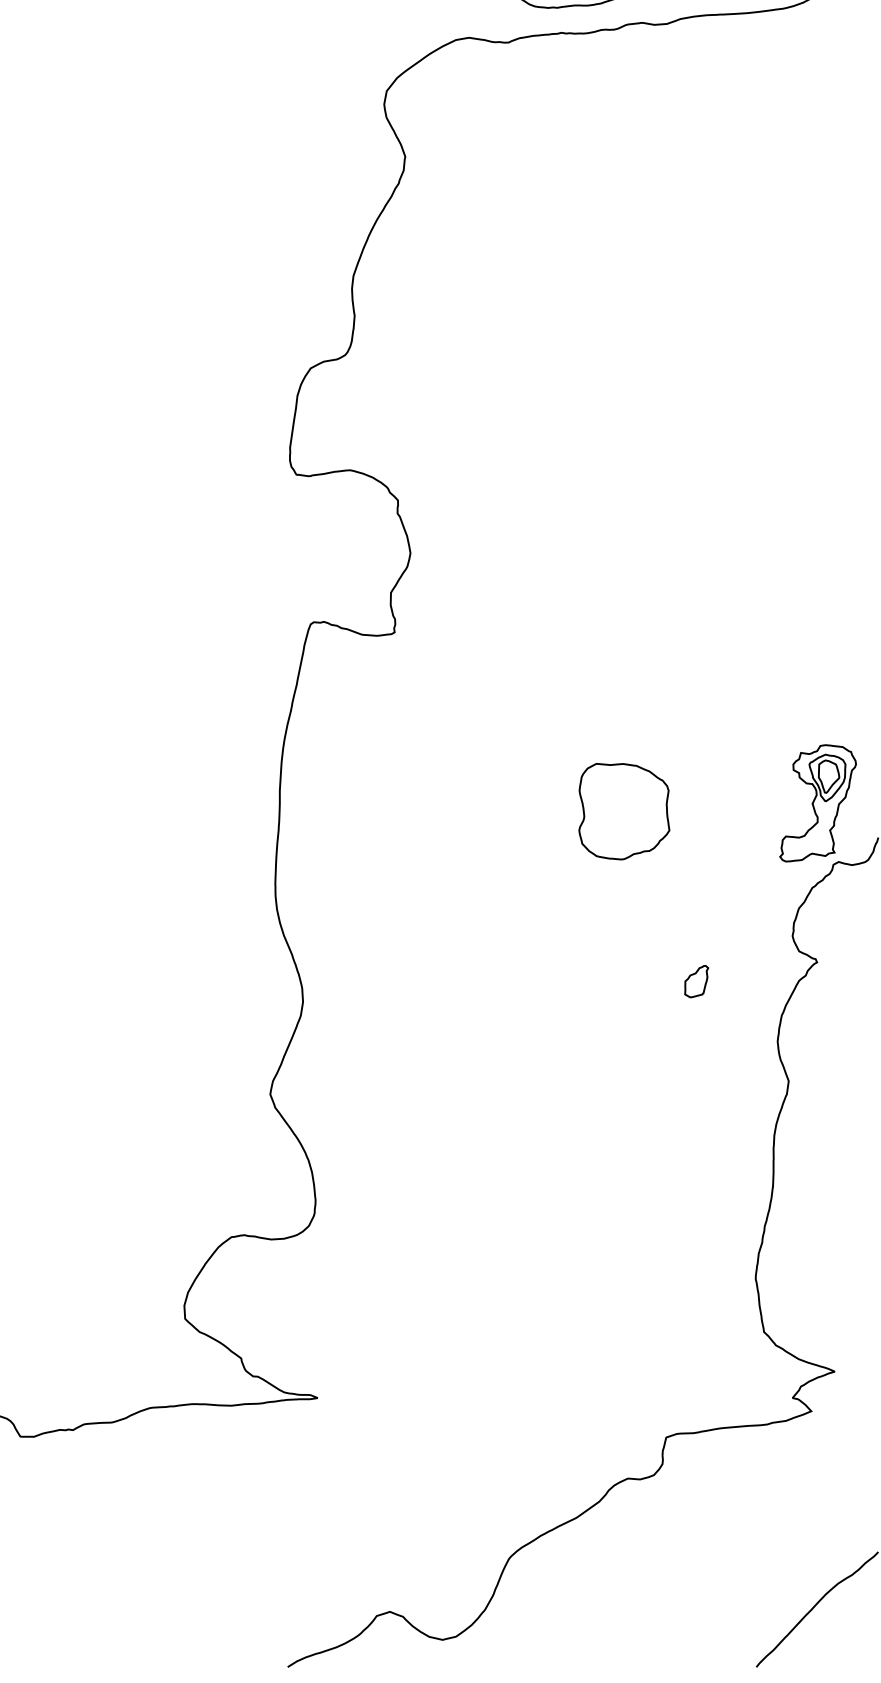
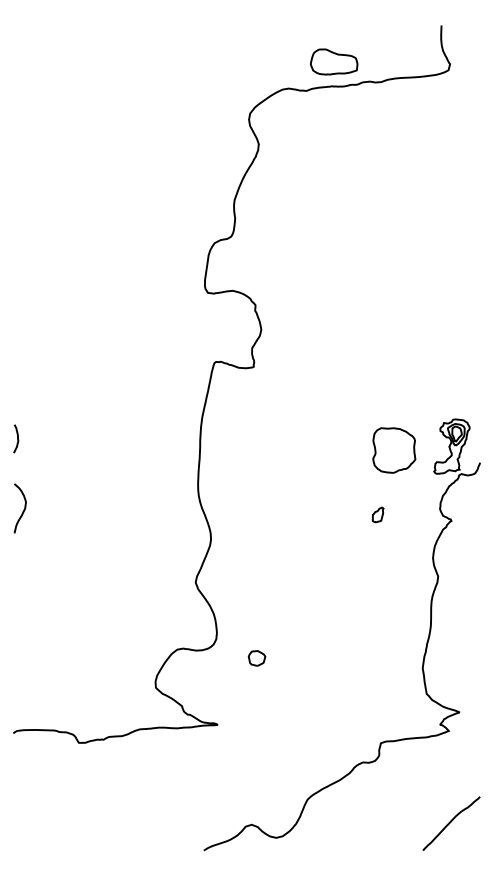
part: (624, 811) -> (394, 450), moved
part: (695, 980) -> (377, 514), moved
part: (400, 1256) -> (256, 658), added

